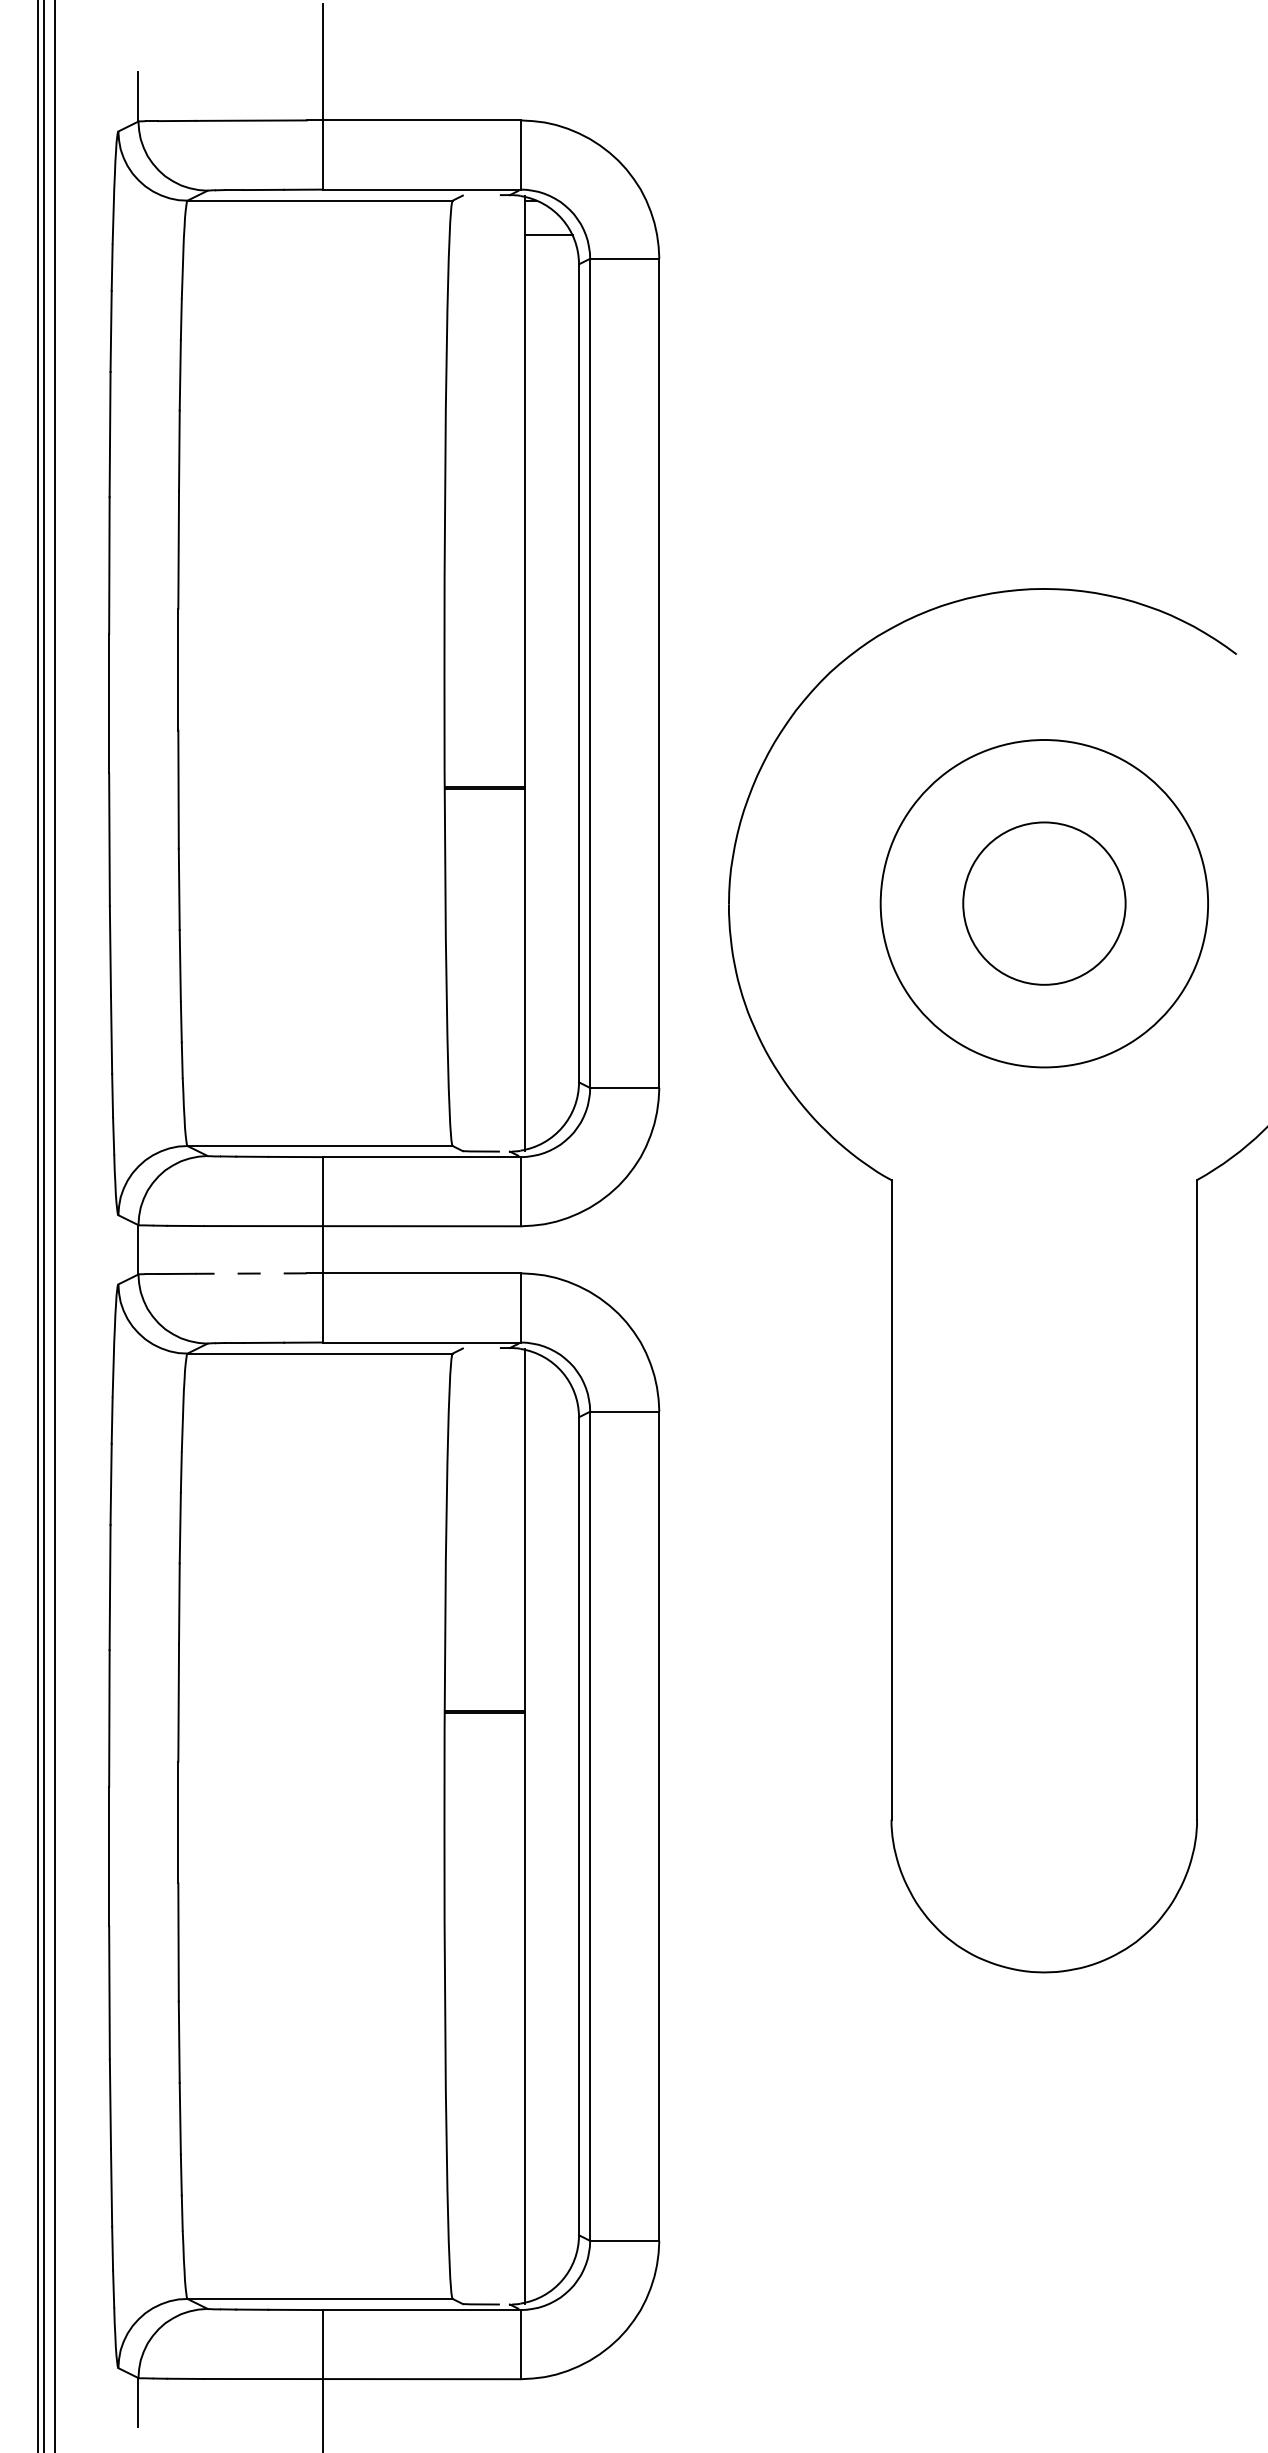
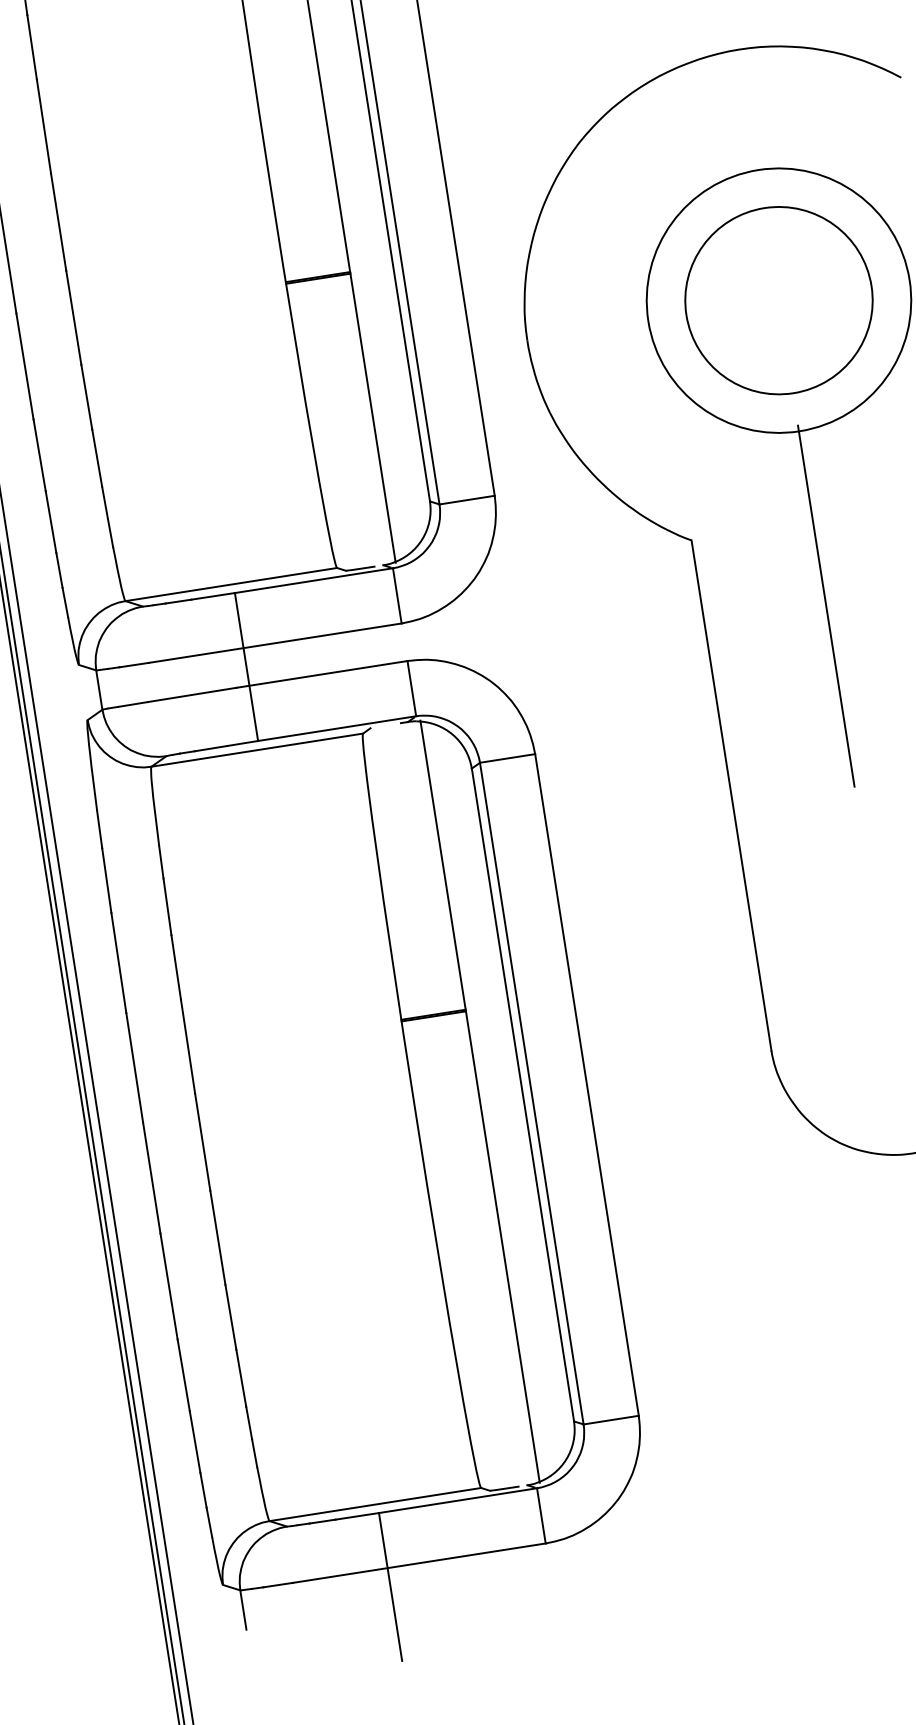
circle: (1044, 903) -> (779, 300), size x1.43
line: (251, 1273) -> (192, 694), dashed -> solid
line: (1043, 1286) -> (826, 606), added

